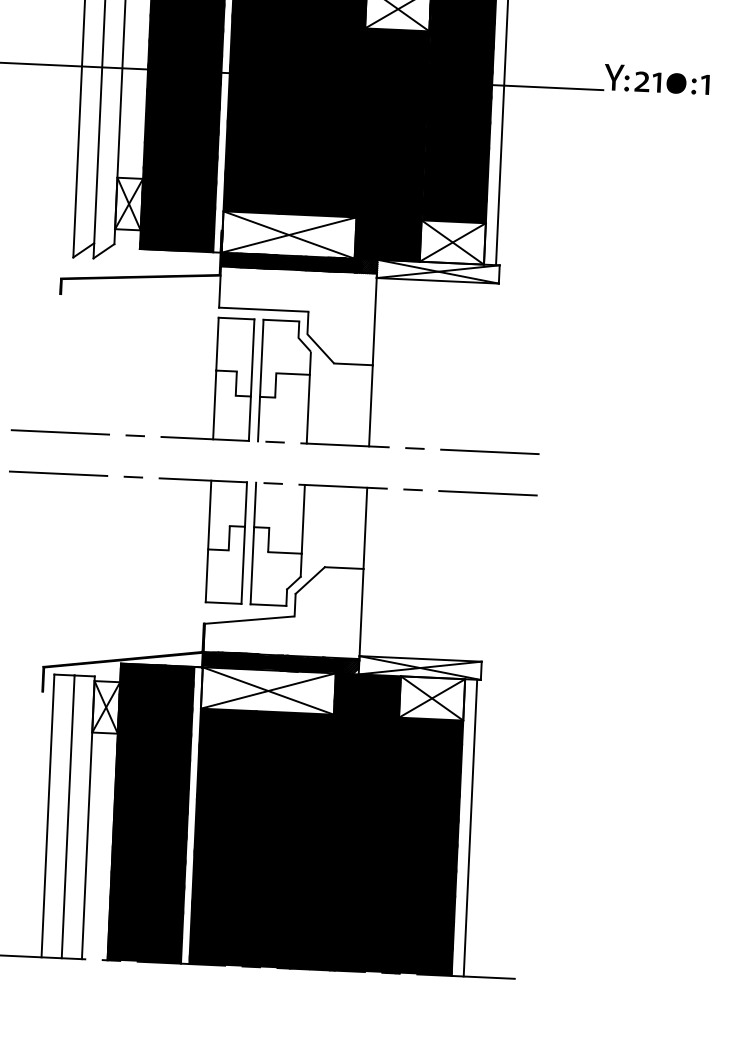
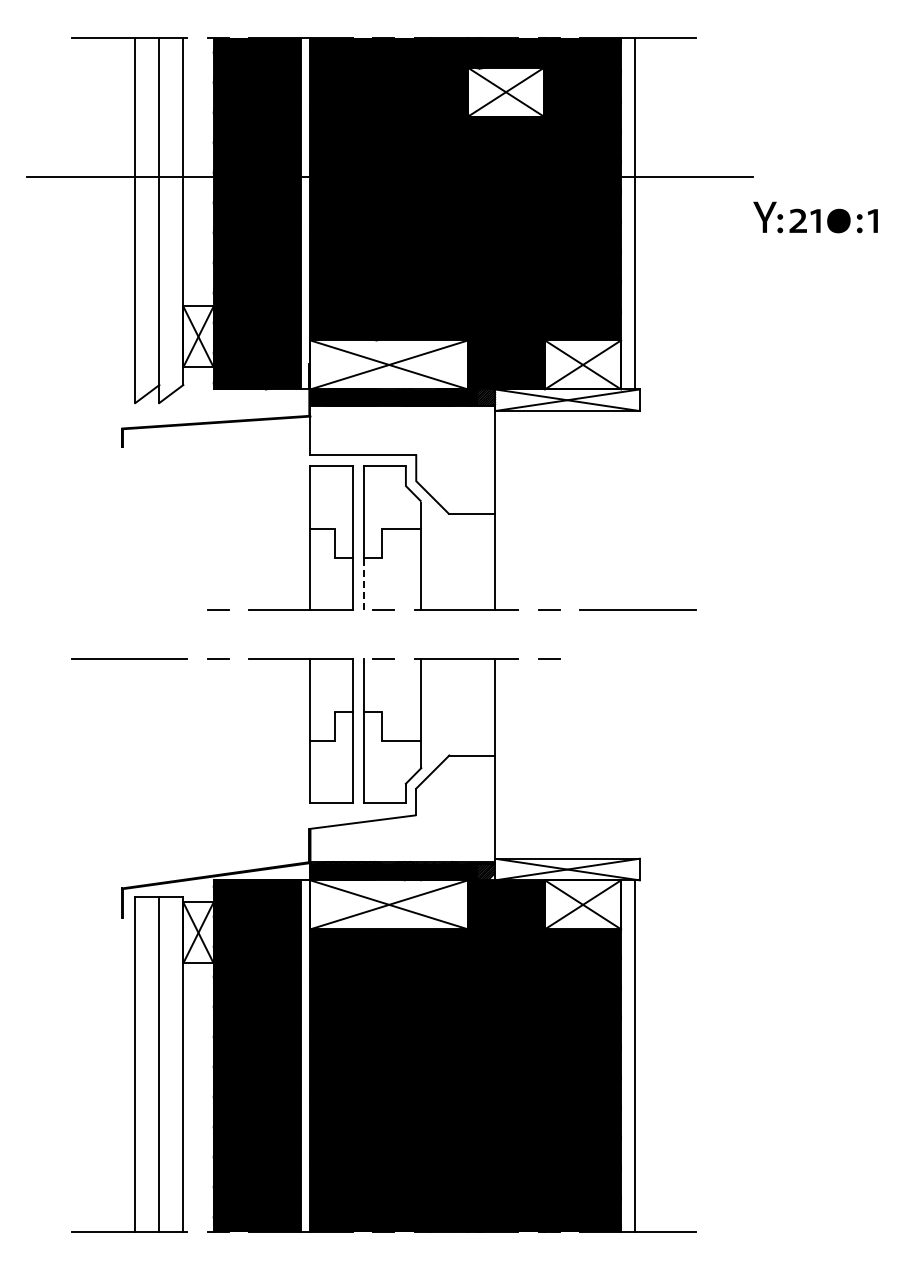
part: (656, 79) -> (815, 217), moved
line: (258, 418) -> (363, 583), solid -> dashed
line: (60, 432) -> (129, 610), removed
line: (487, 493) -> (637, 659), removed

